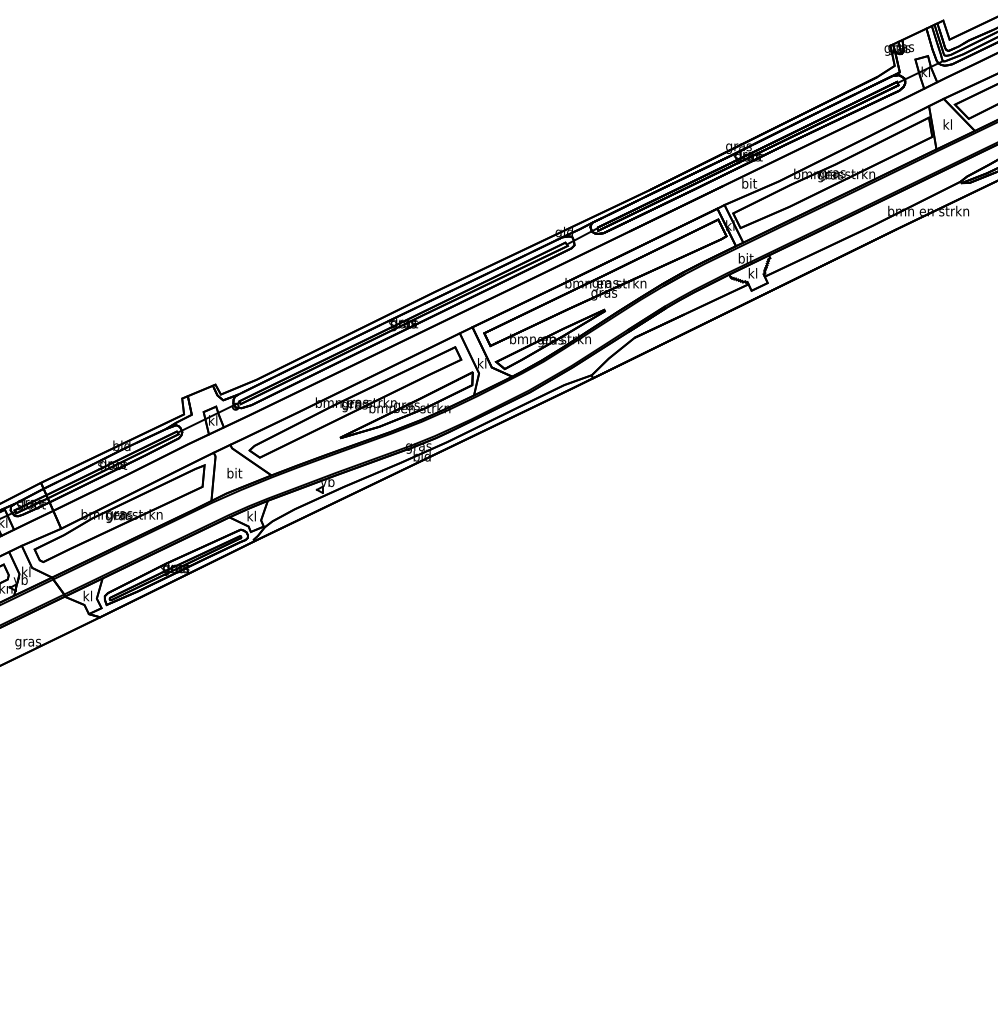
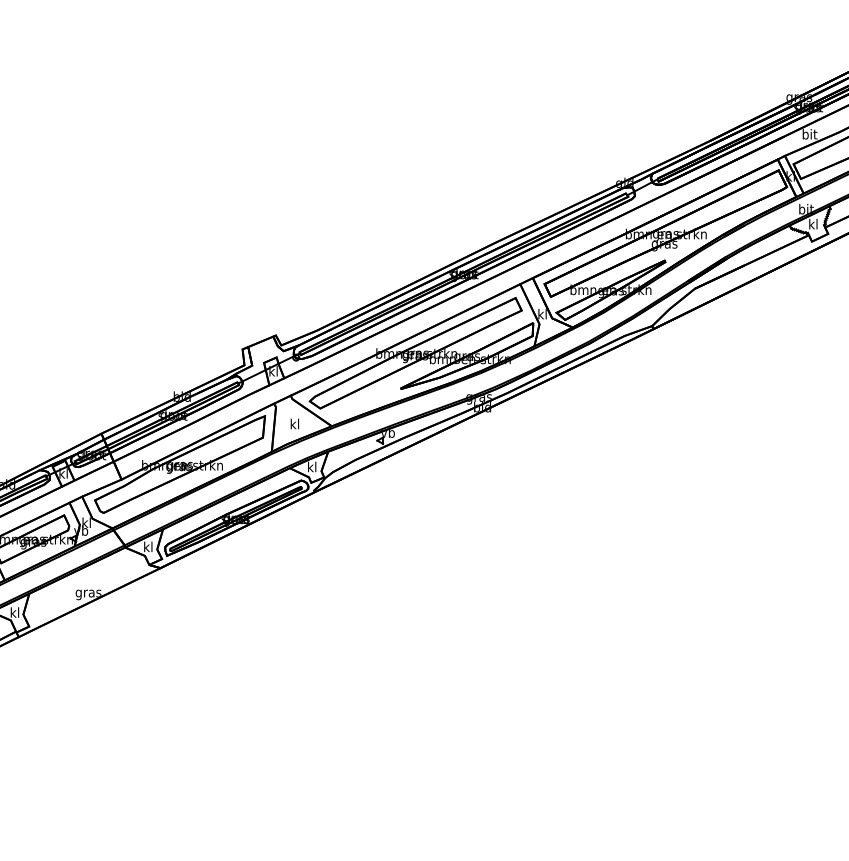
text: (234, 473) -> (294, 424), bit -> kl

